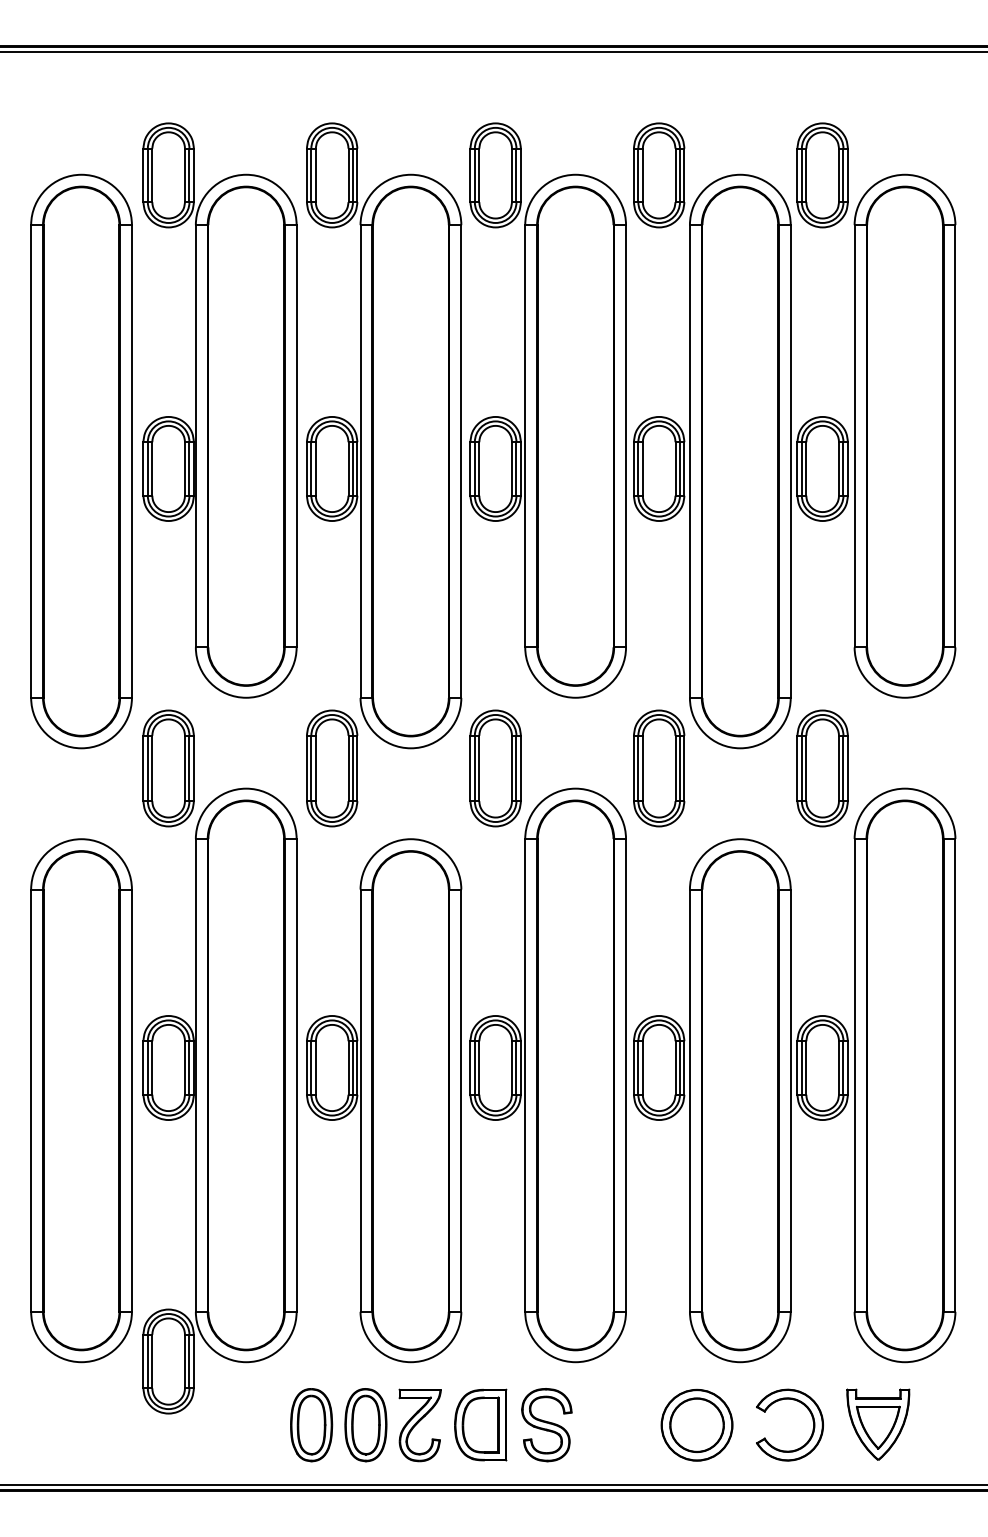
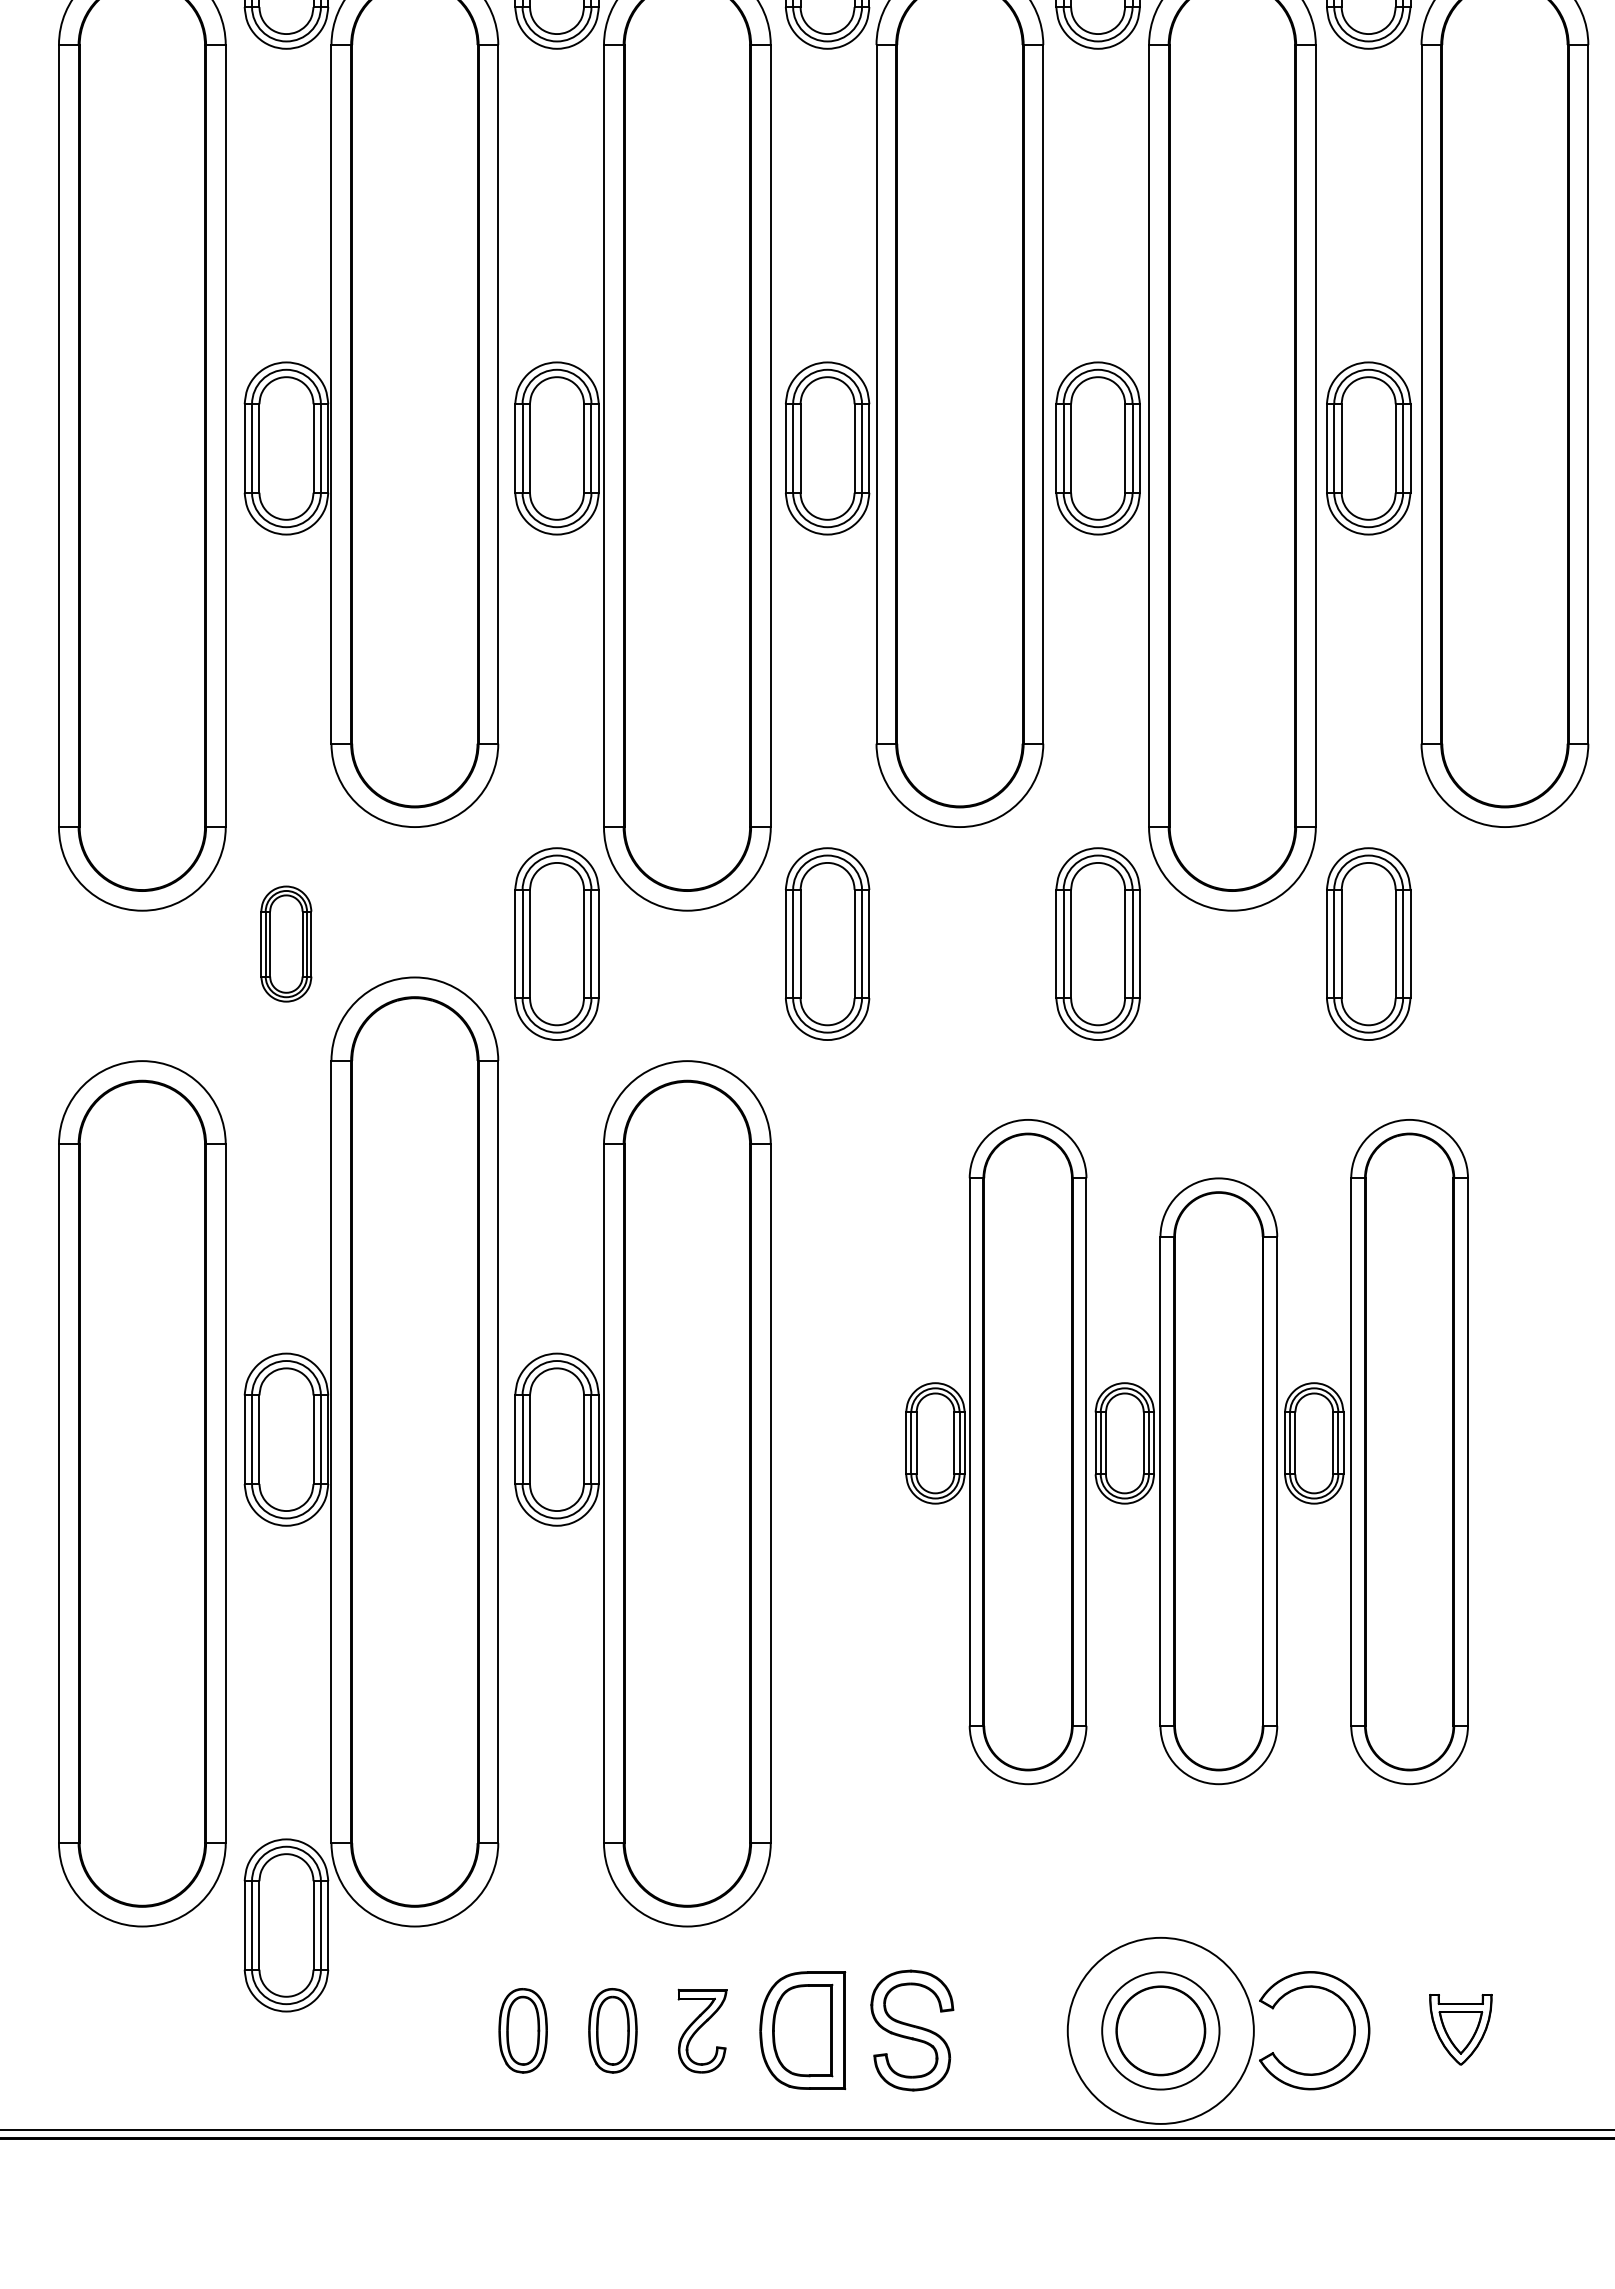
part: (168, 768) -> (286, 944), size x0.6
part: (712, 1075) -> (1186, 1452), size x0.7
part: (878, 1424) -> (1461, 2029), size x0.6
part: (311, 1425) -> (522, 2031), size x0.7
part: (365, 1425) -> (612, 2031), size x0.7
part: (419, 1425) -> (701, 2031), size x0.7
circle: (696, 1425) -> (1159, 2031), size x1.6

